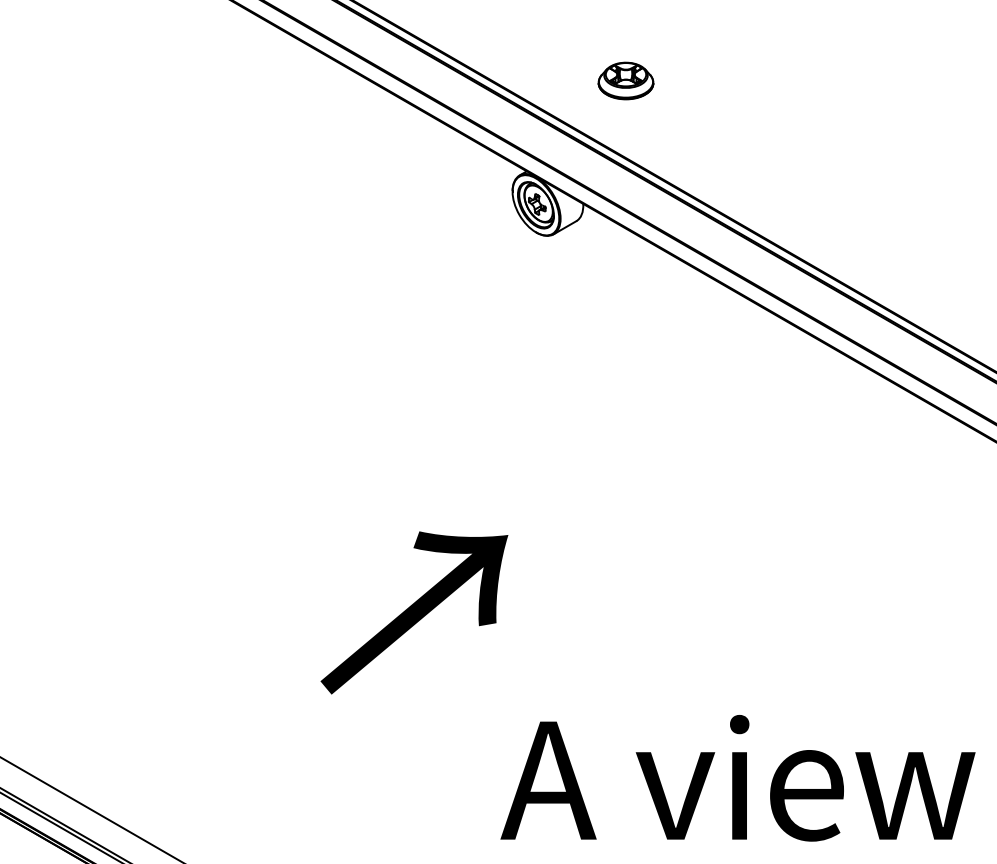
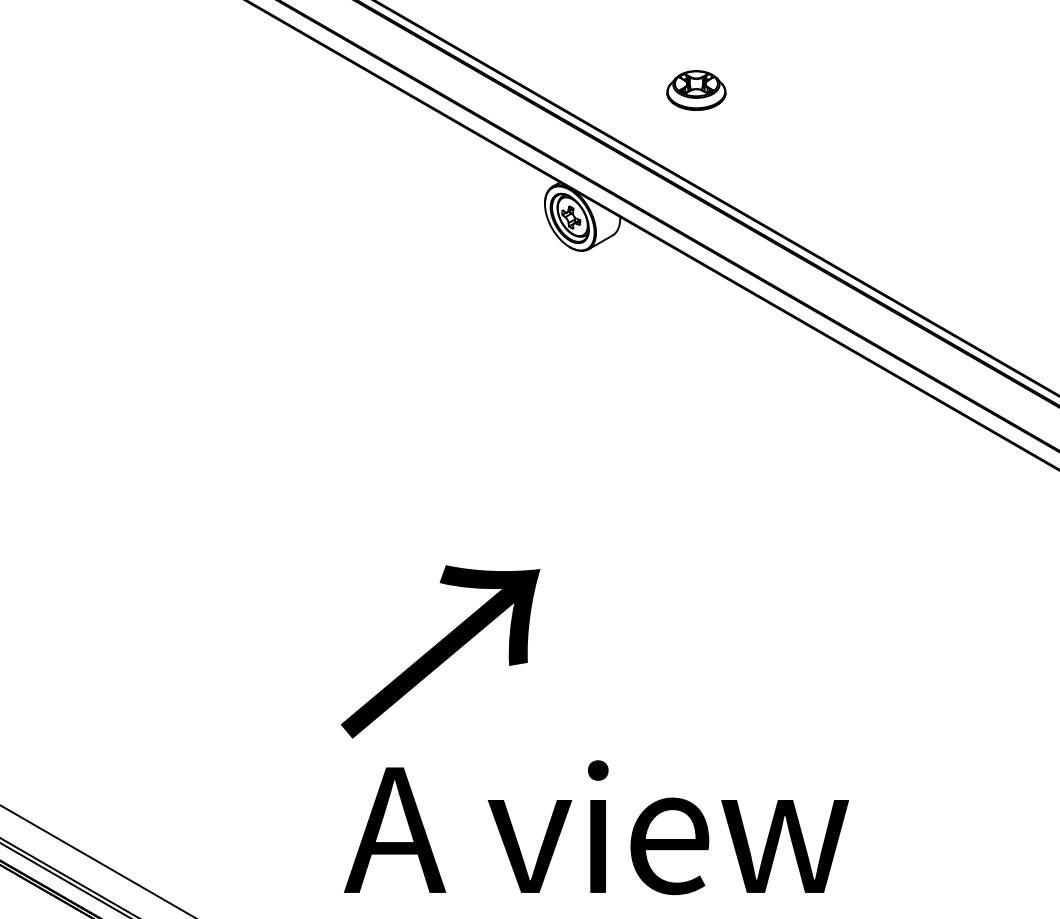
part: (625, 80) -> (695, 90), moved
text: (737, 778) -> (595, 827), moved

